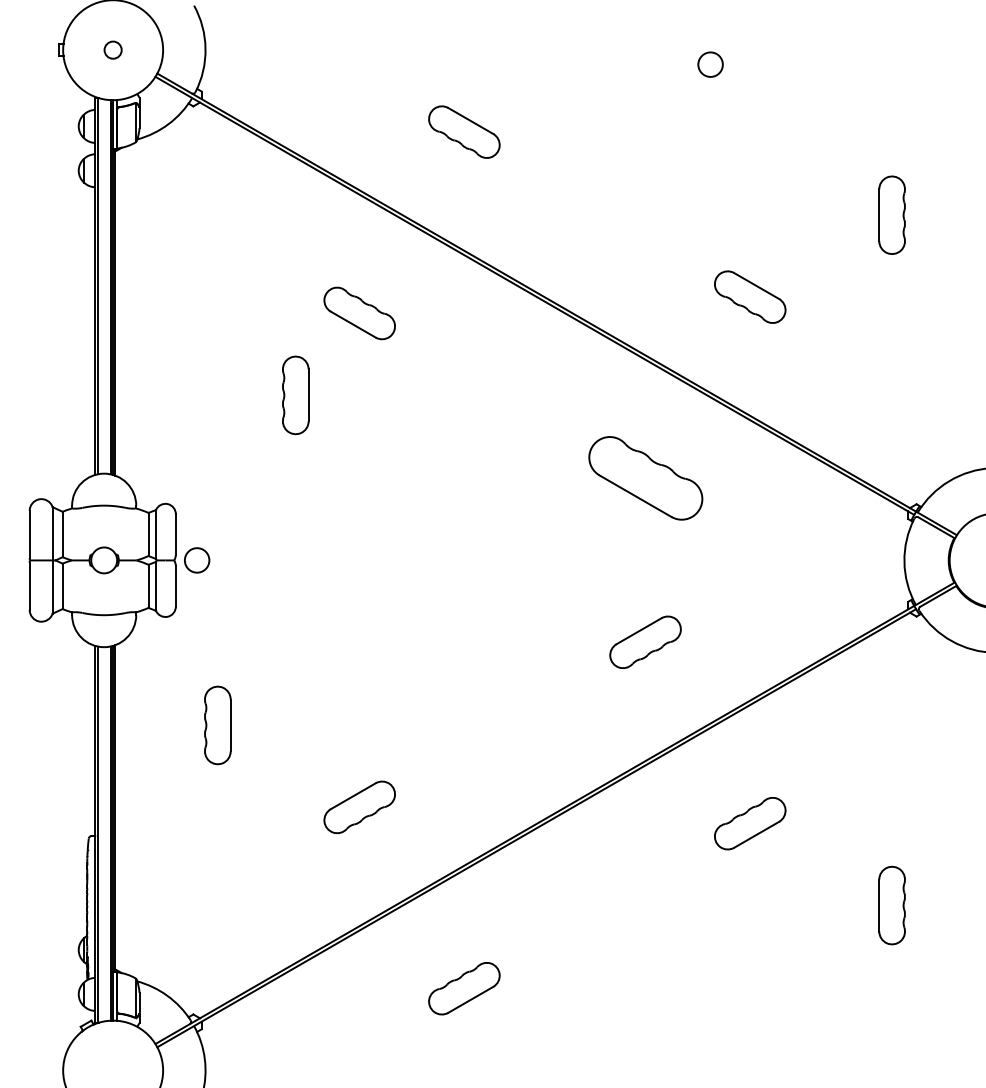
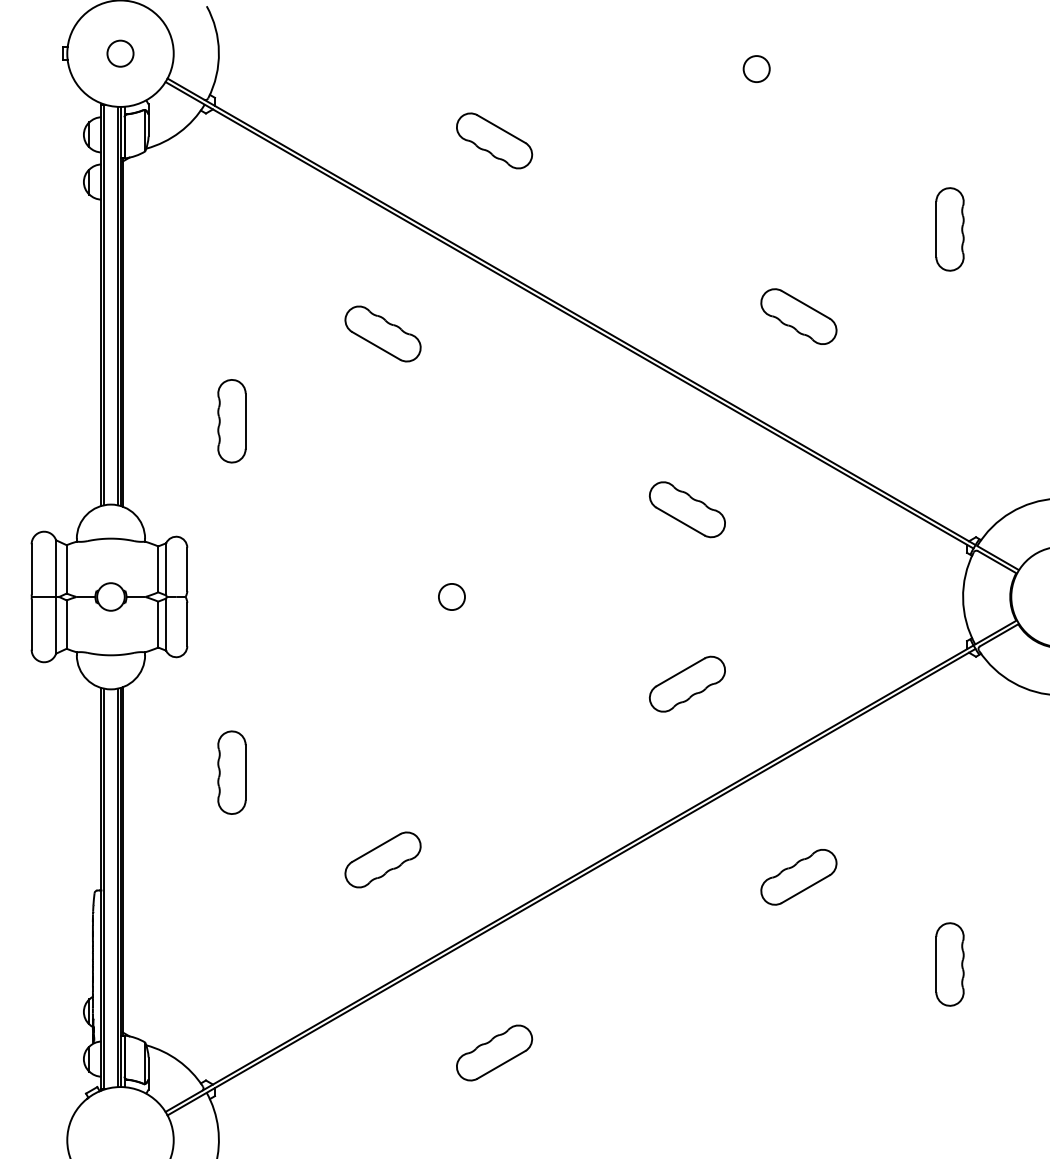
circle: (113, 50) -> (120, 53), size x1.43
part: (295, 395) -> (231, 421), moved
part: (644, 478) -> (686, 509), size x0.62
circle: (196, 559) -> (451, 596), moved

